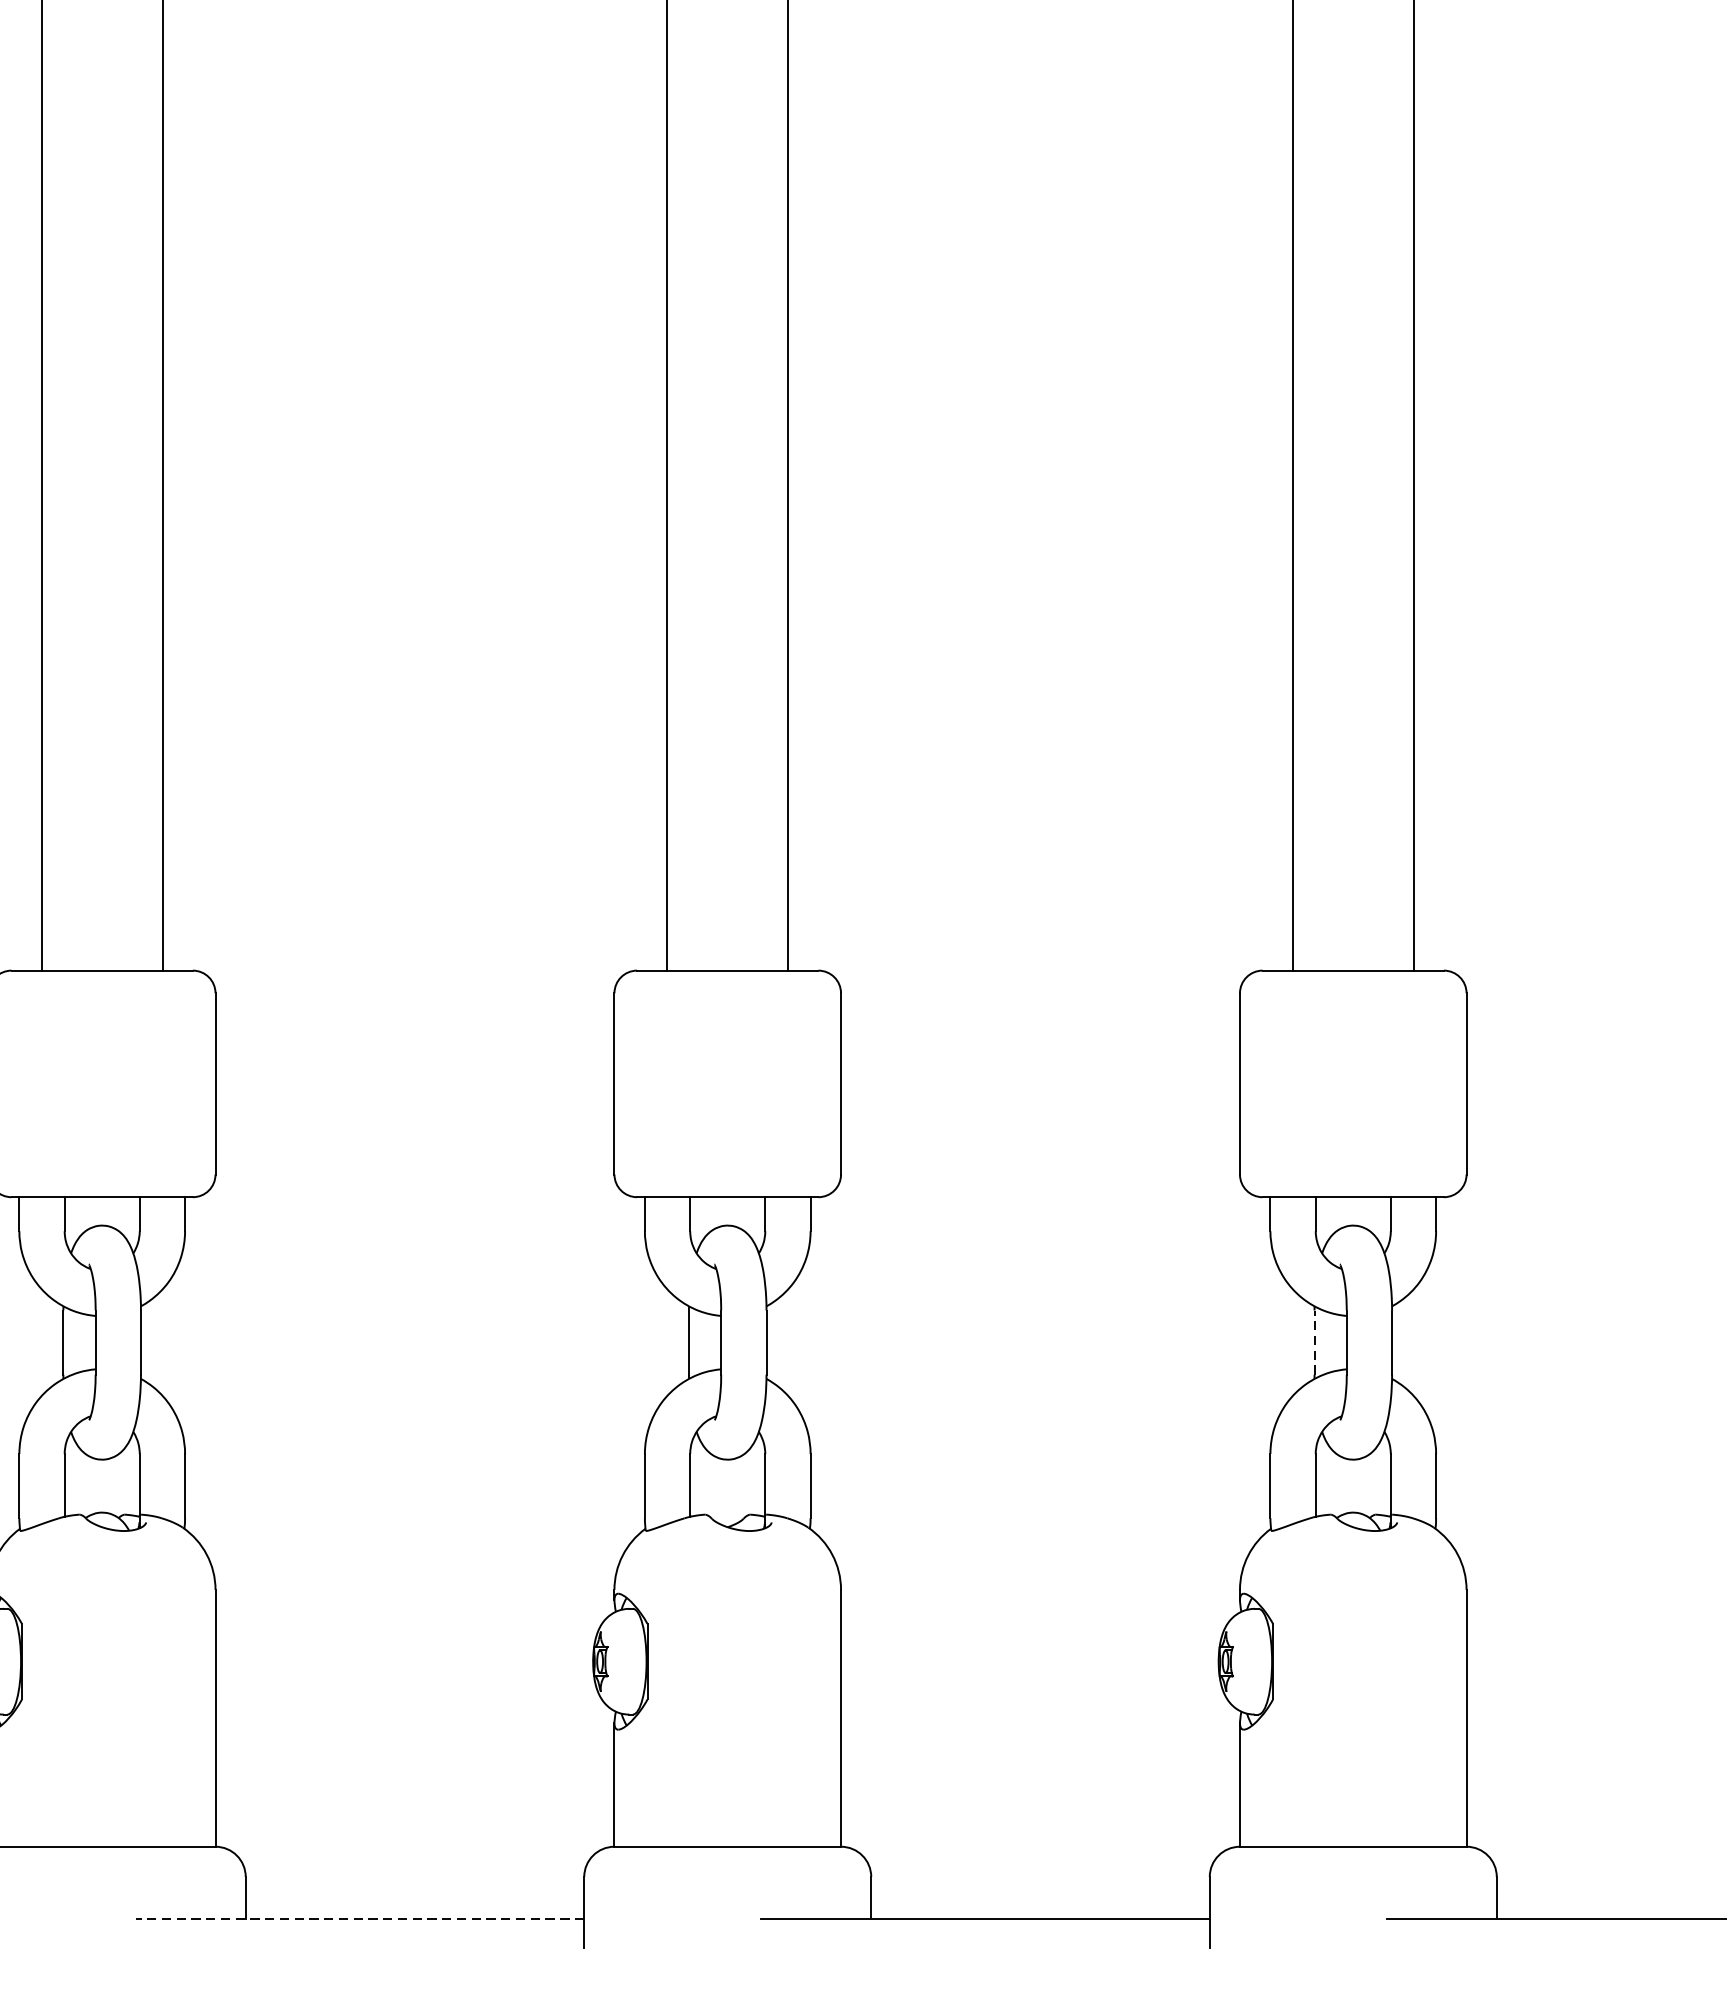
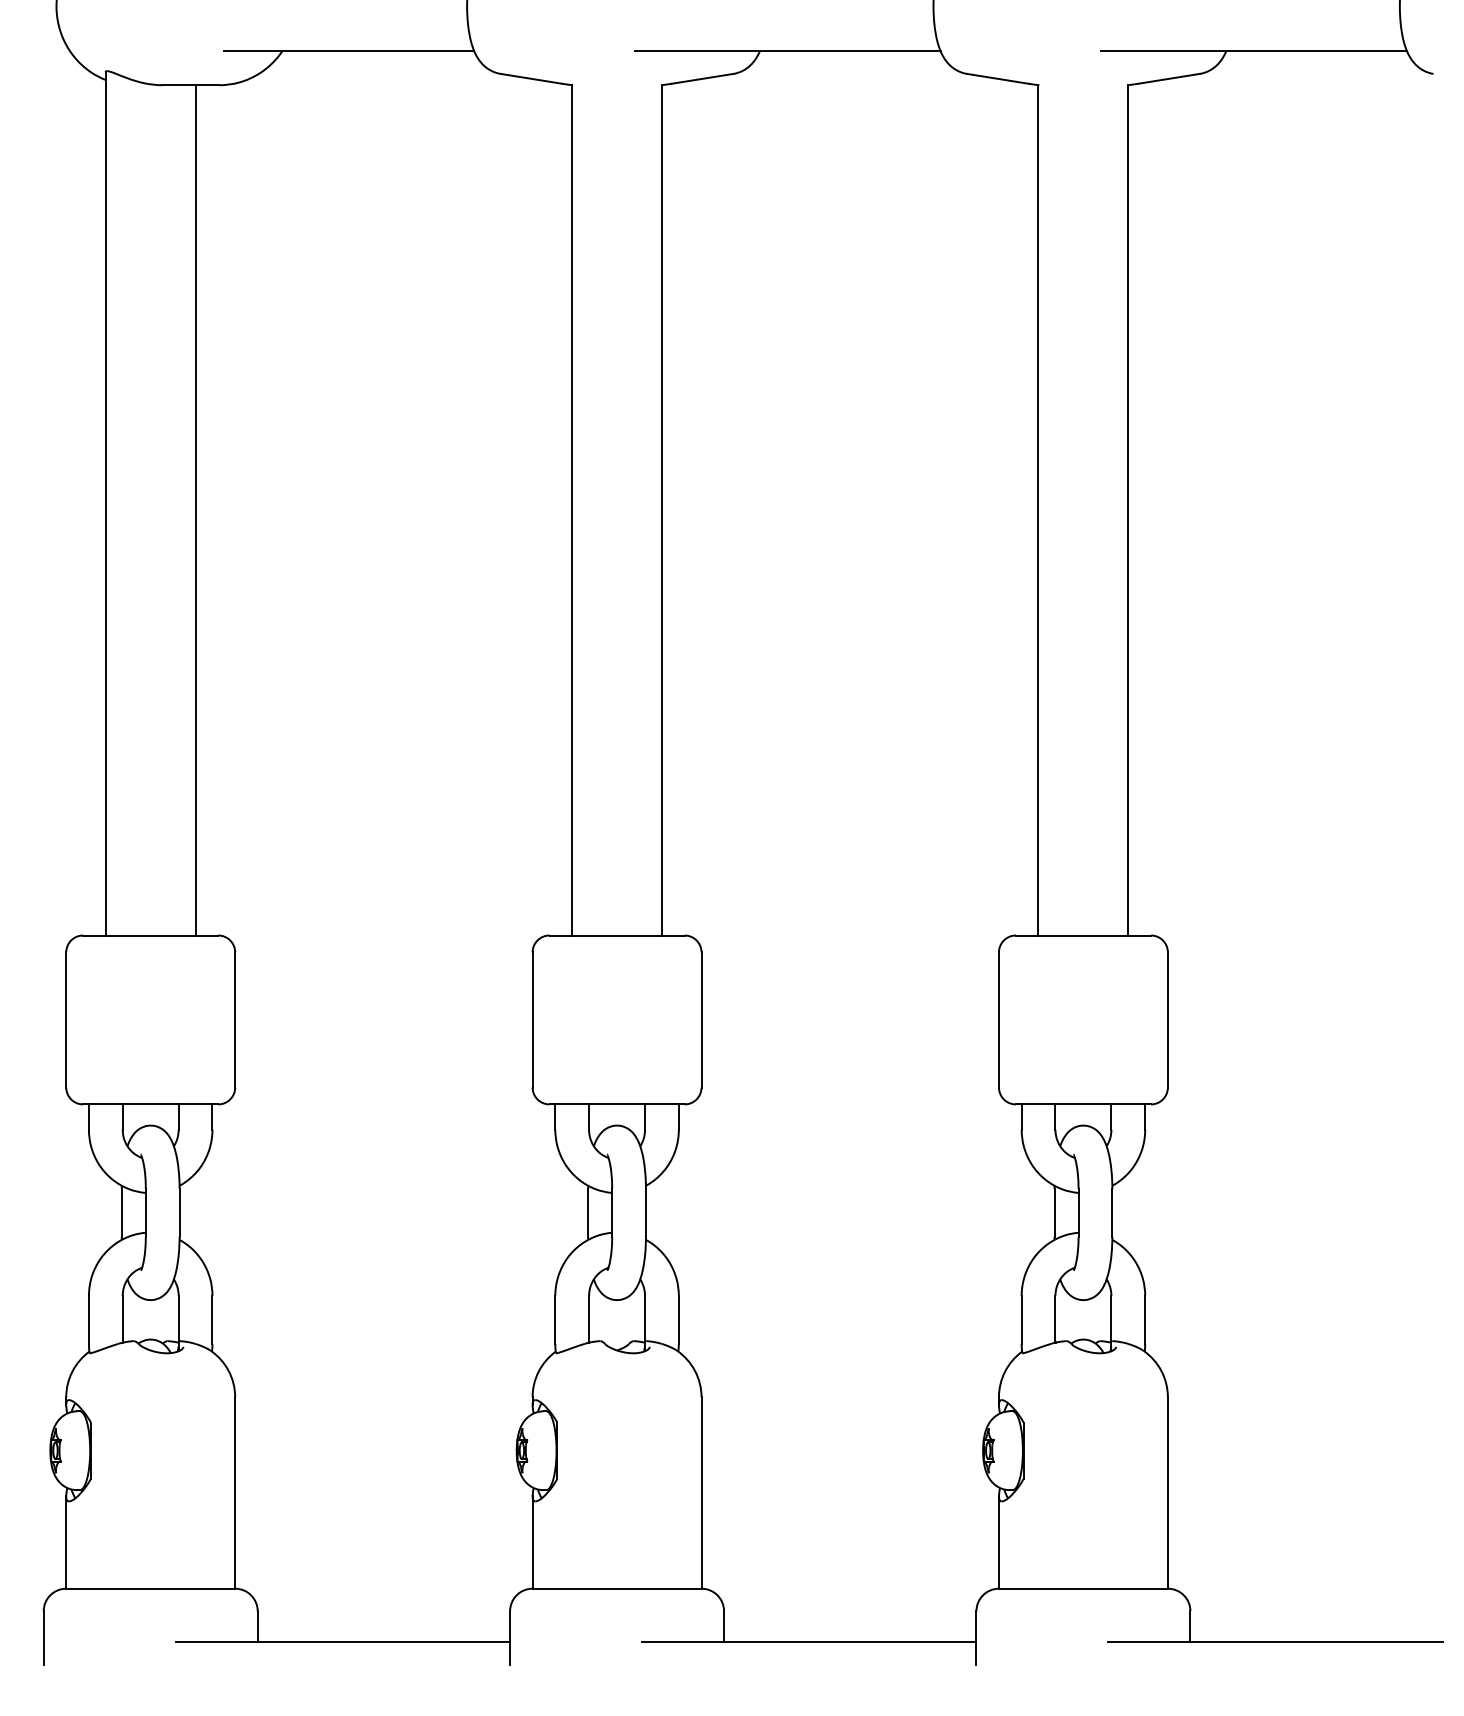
line: (1314, 1342) -> (1054, 1212), dashed -> solid
line: (359, 1918) -> (342, 1642), dashed -> solid

